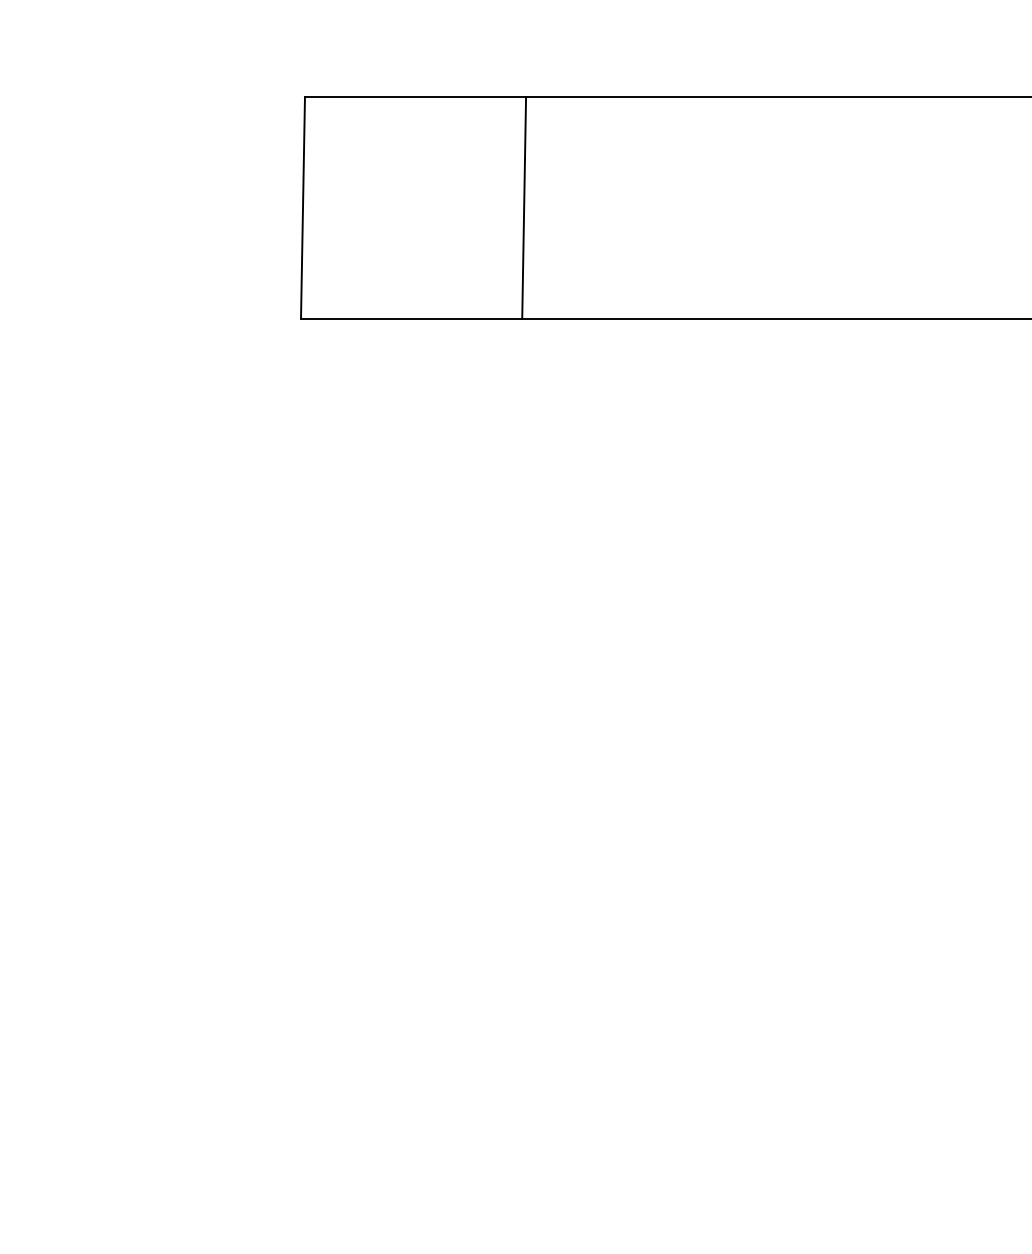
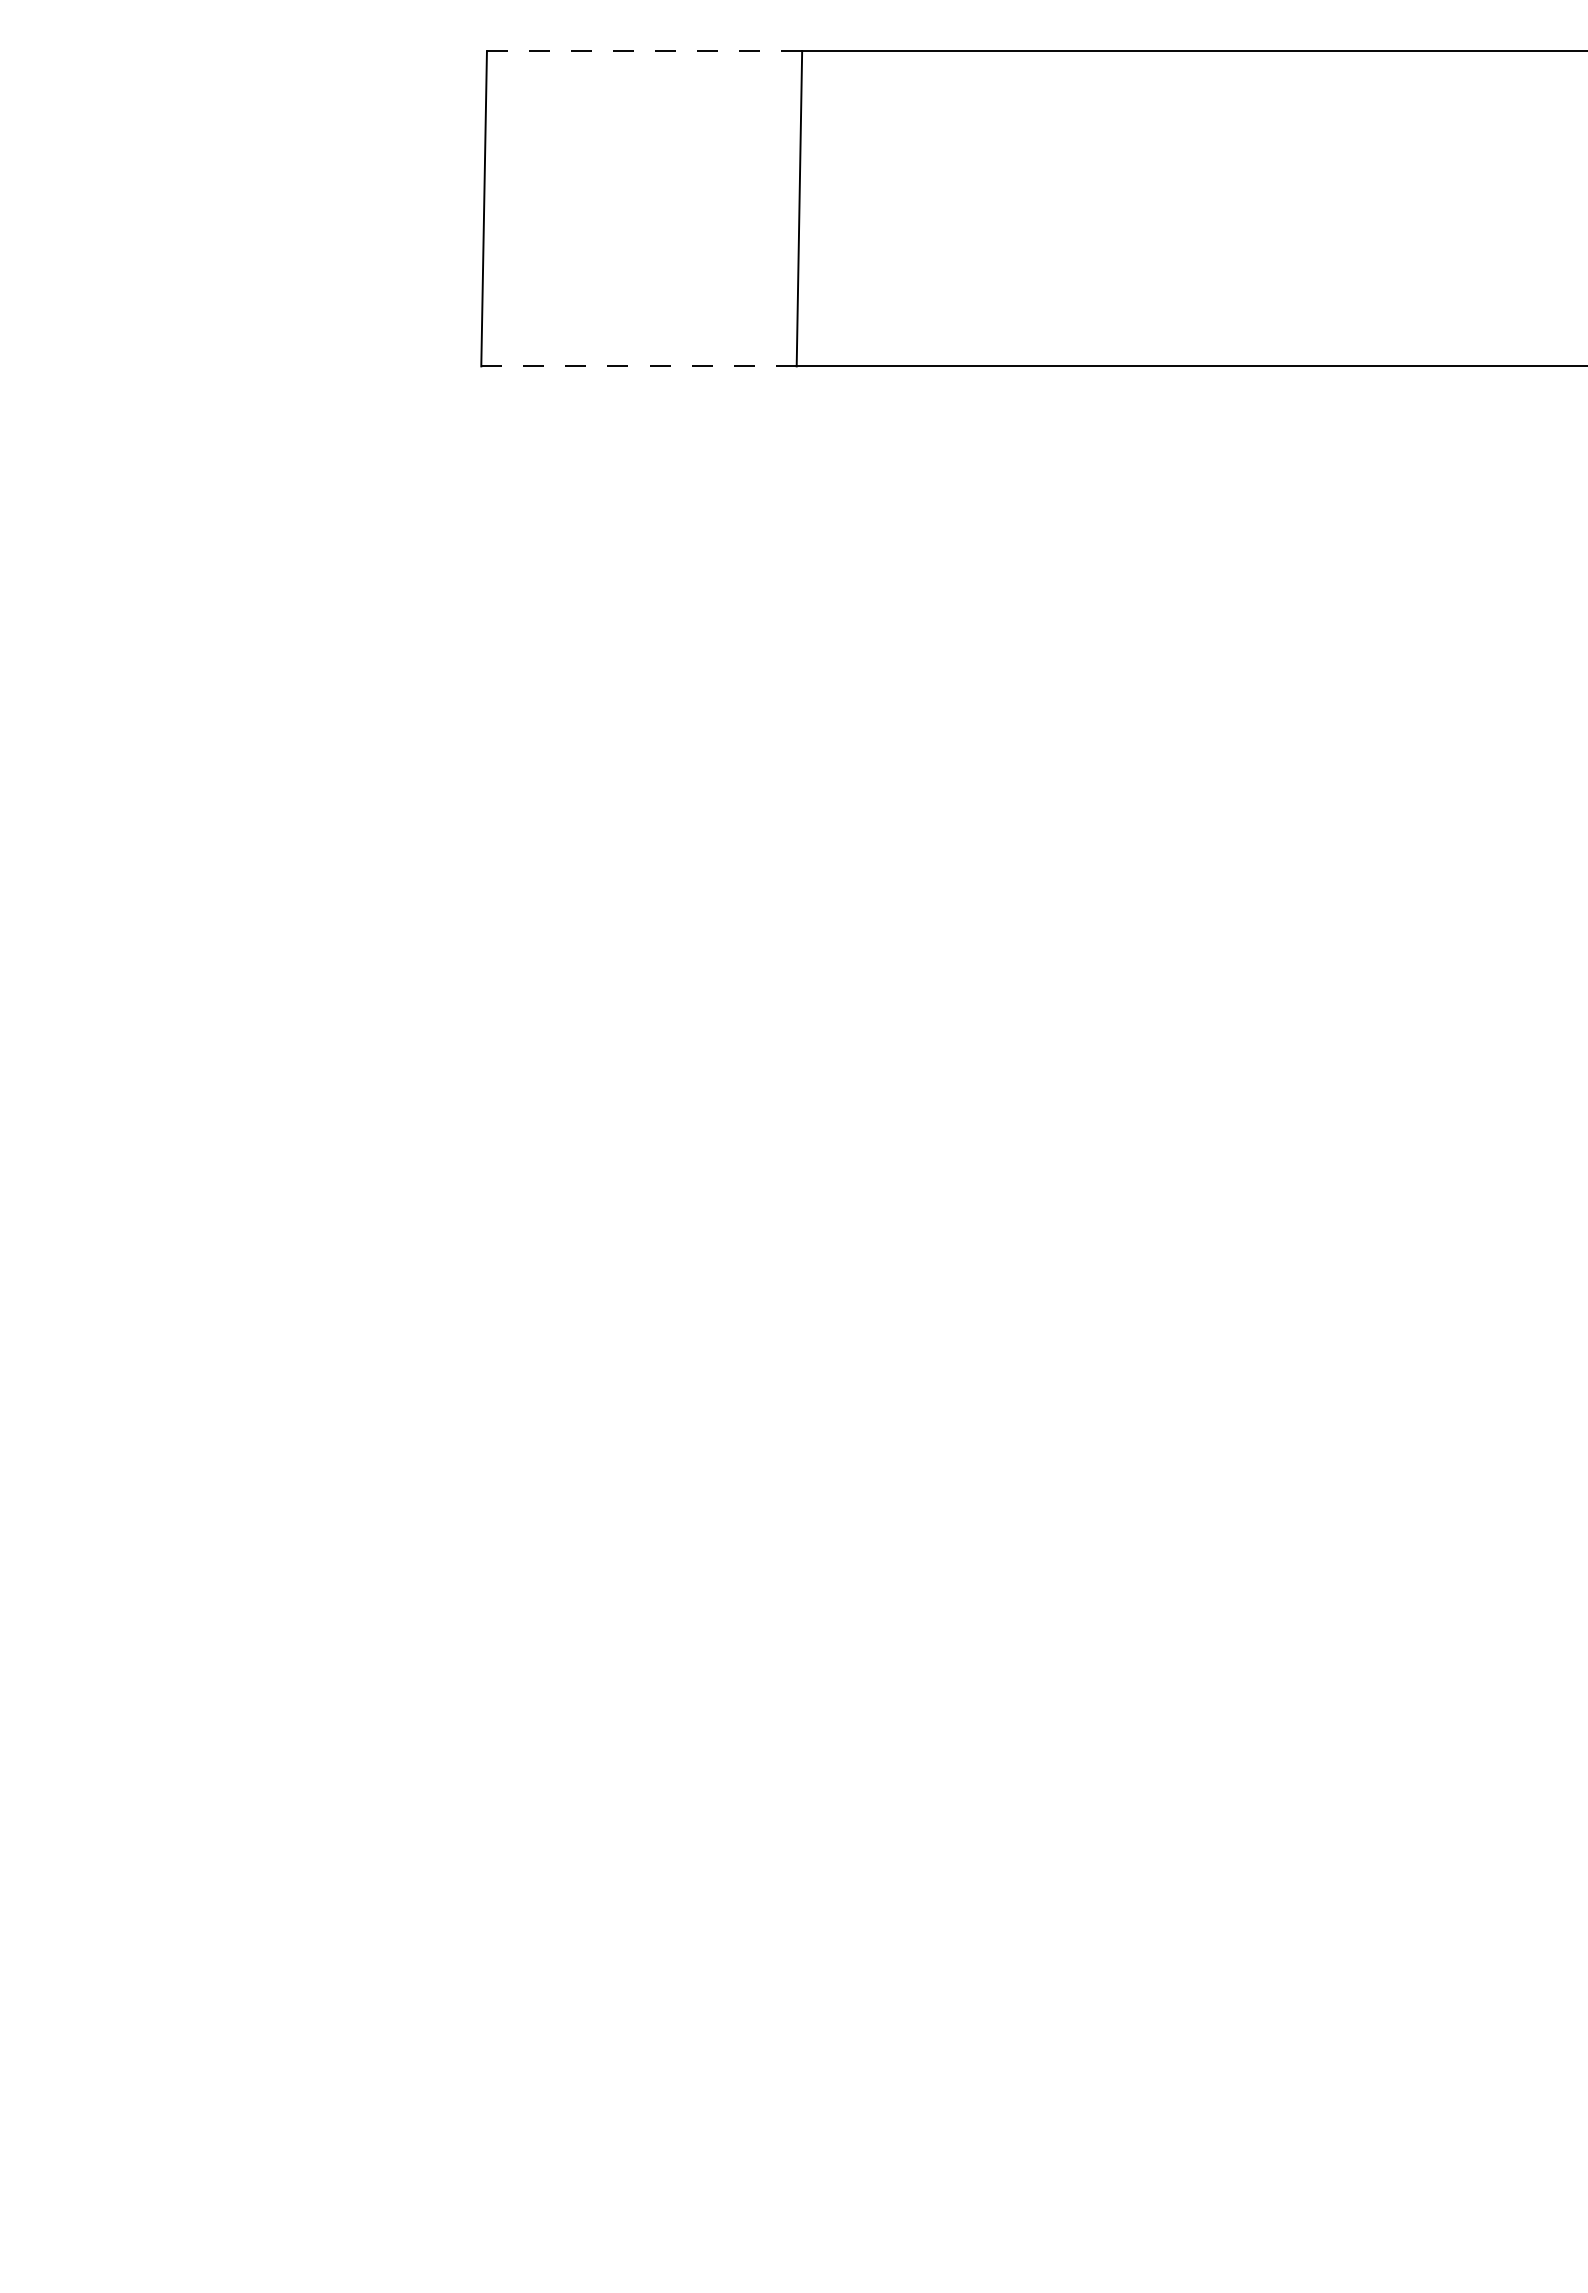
line: (415, 97) -> (644, 51), solid -> dashed
line: (411, 318) -> (639, 366), solid -> dashed

